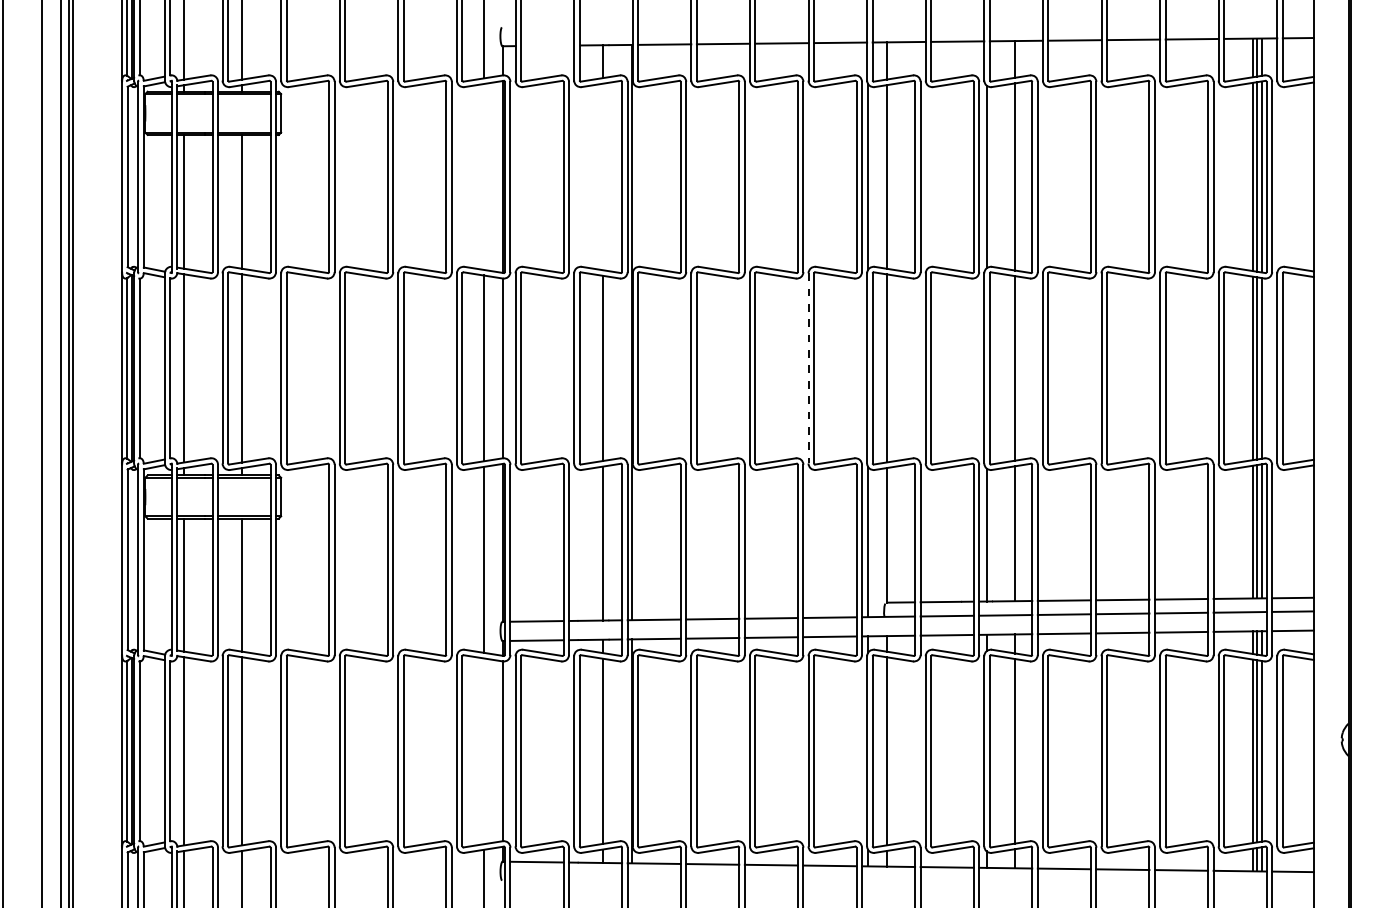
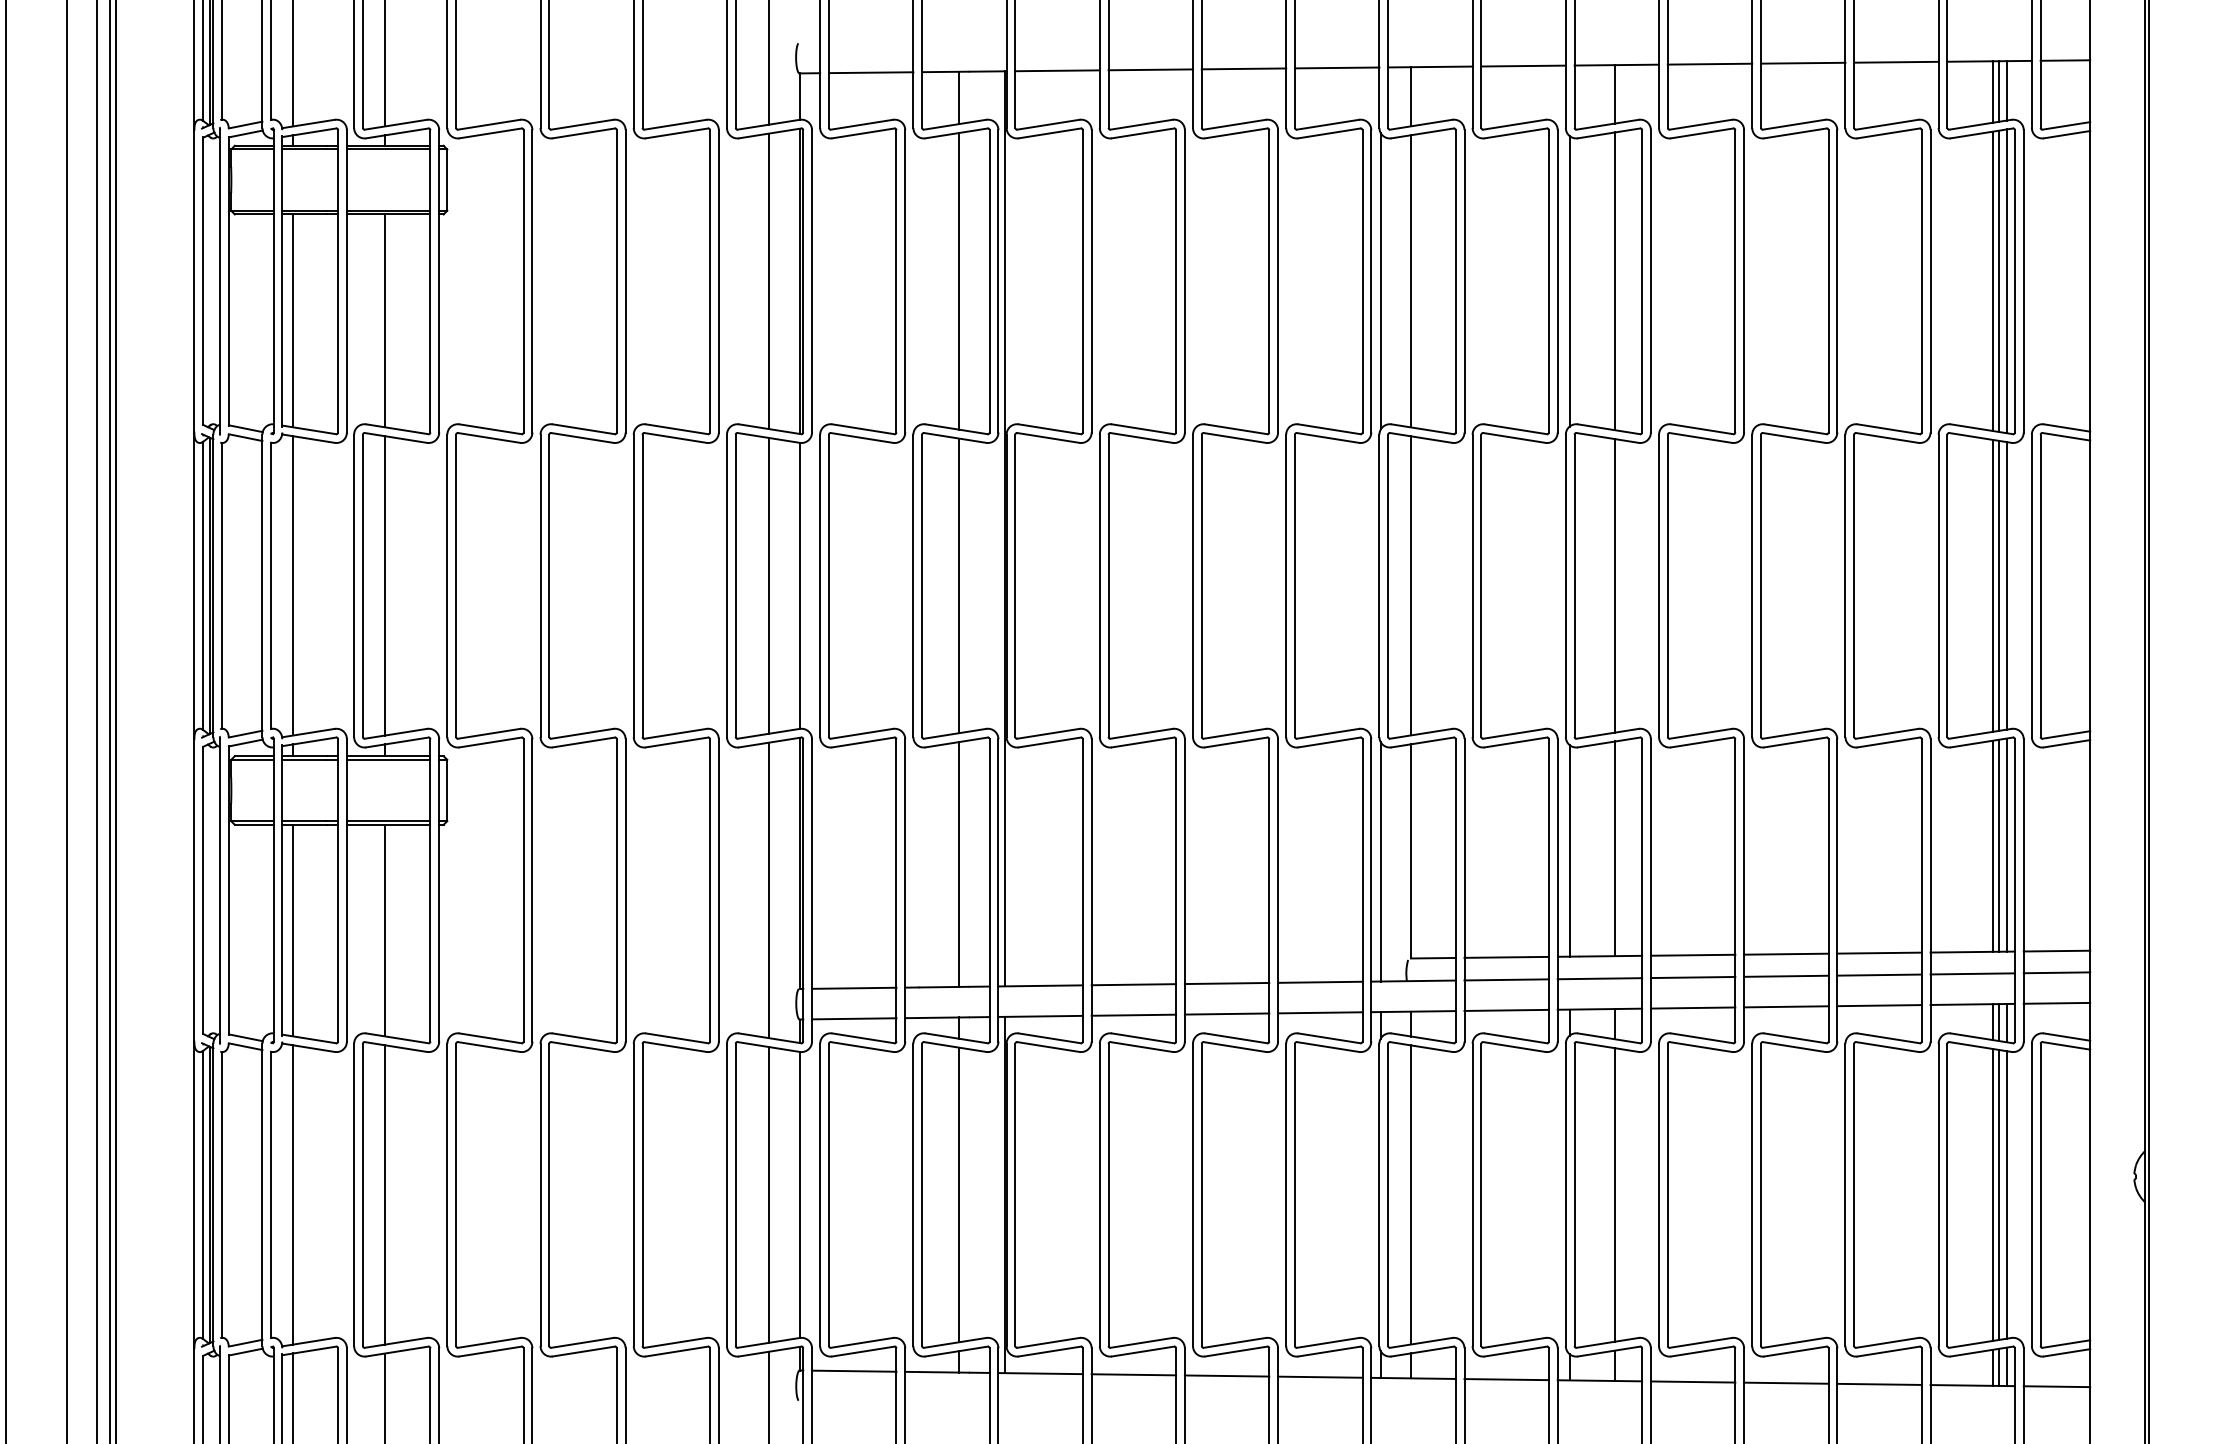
line: (547, 45) -> (870, 72), added
line: (483, 176) -> (769, 280), added
line: (602, 176) -> (958, 280), added
line: (808, 368) -> (1286, 585), dashed -> solid
line: (483, 751) -> (769, 1195), added

